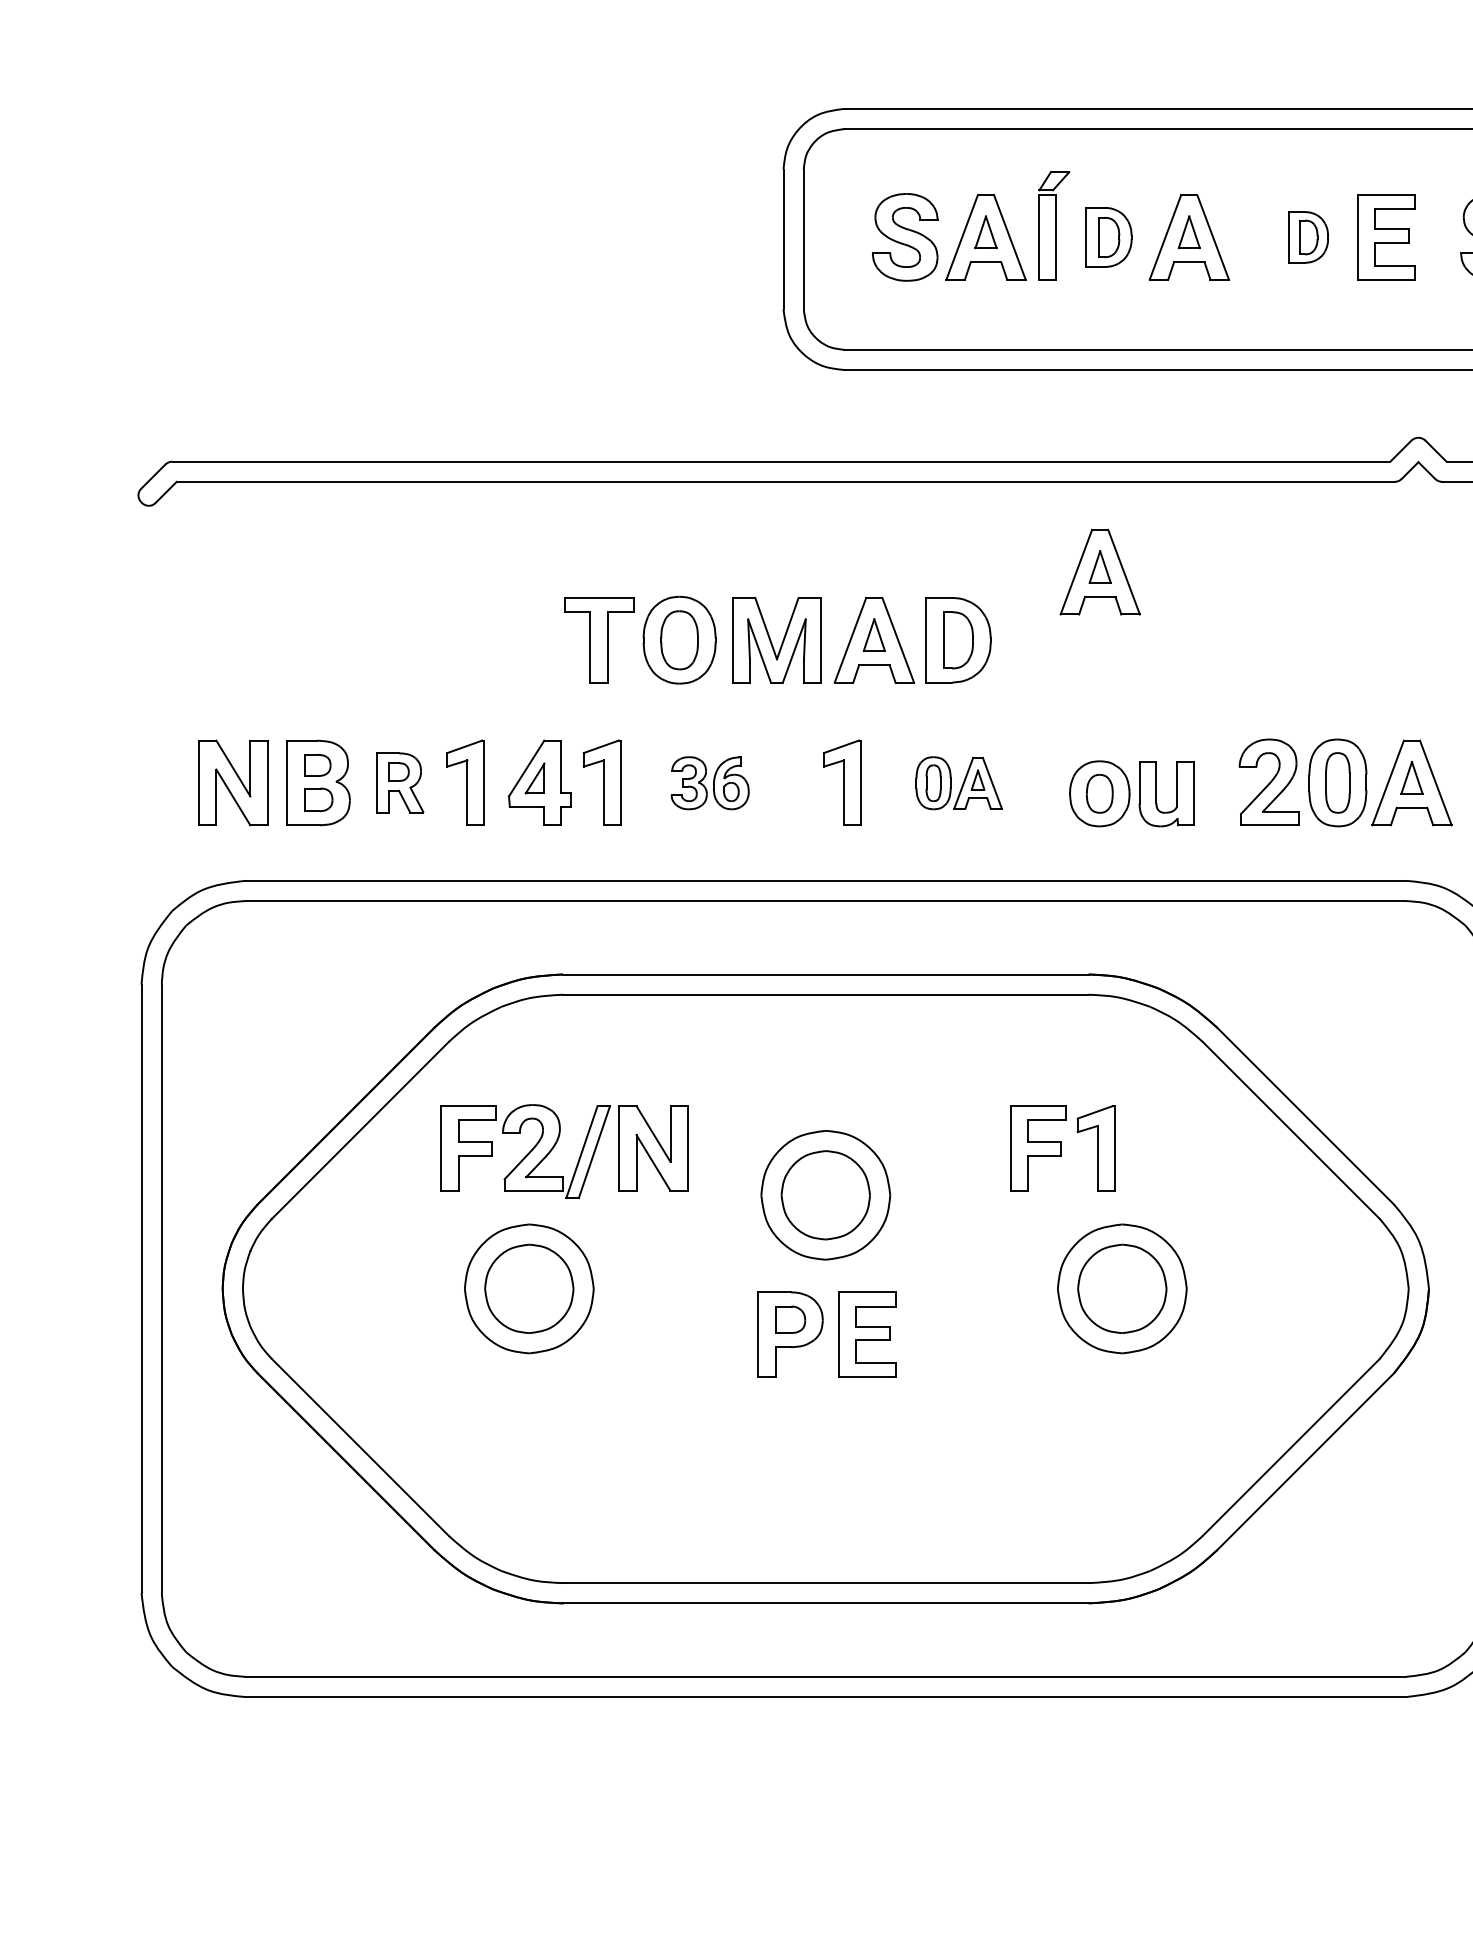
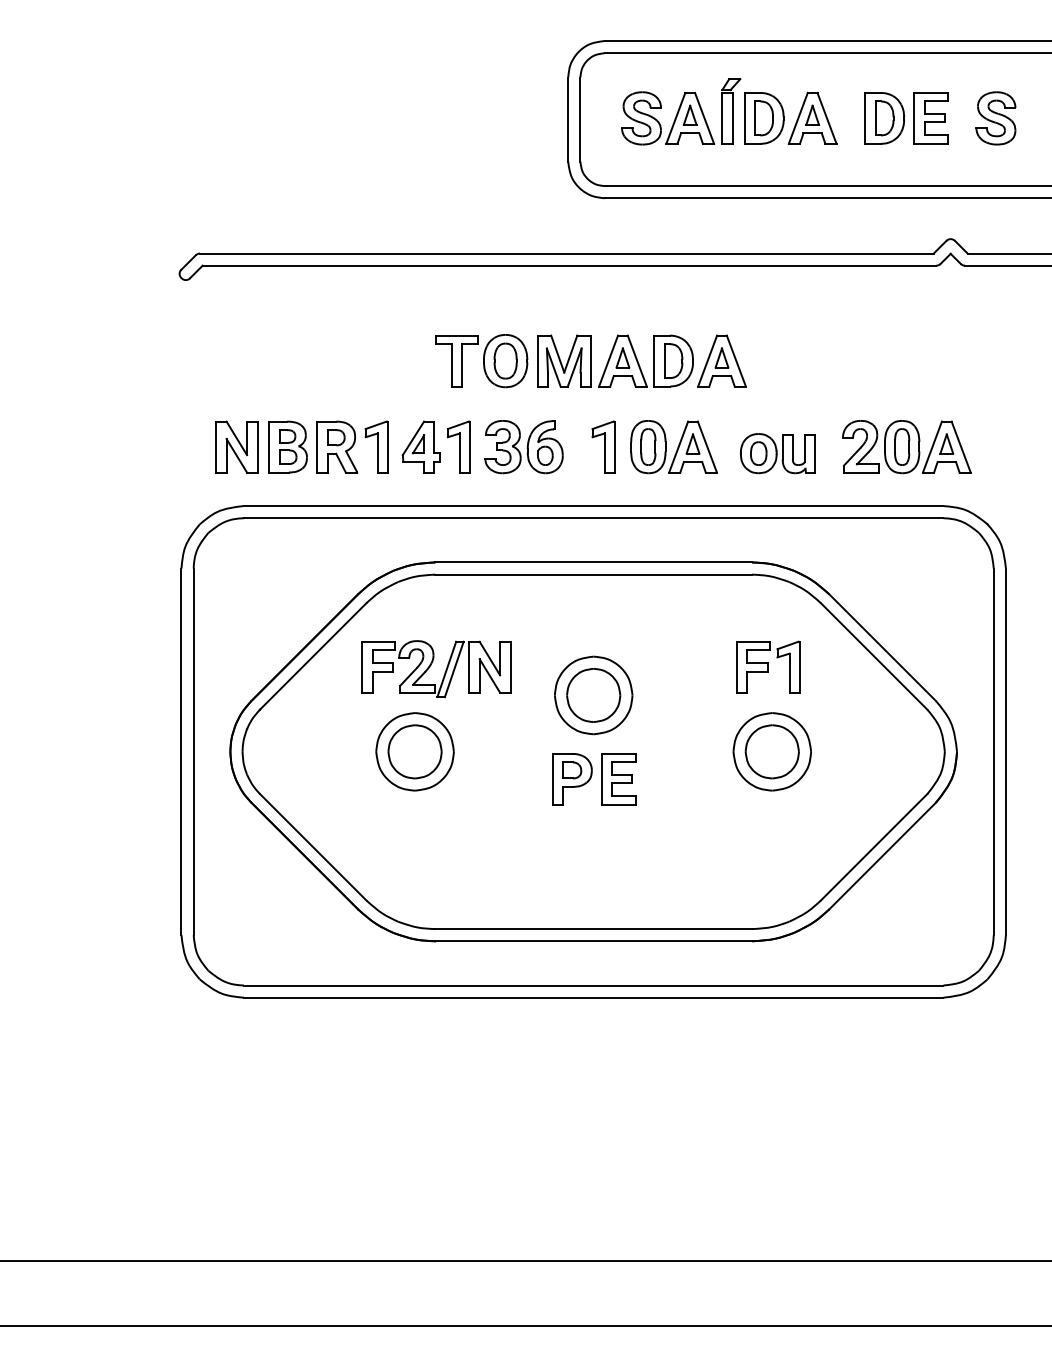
part: (1109, 237) -> (764, 118), size x1.43
part: (1308, 237) -> (884, 118), size x1.67
part: (1099, 571) -> (721, 360), moved
part: (400, 782) -> (337, 446), size x1.43
part: (709, 783) -> (523, 447), size x1.67
part: (958, 783) -> (673, 447), size x1.67
part: (1062, 1147) -> (768, 666), moved

